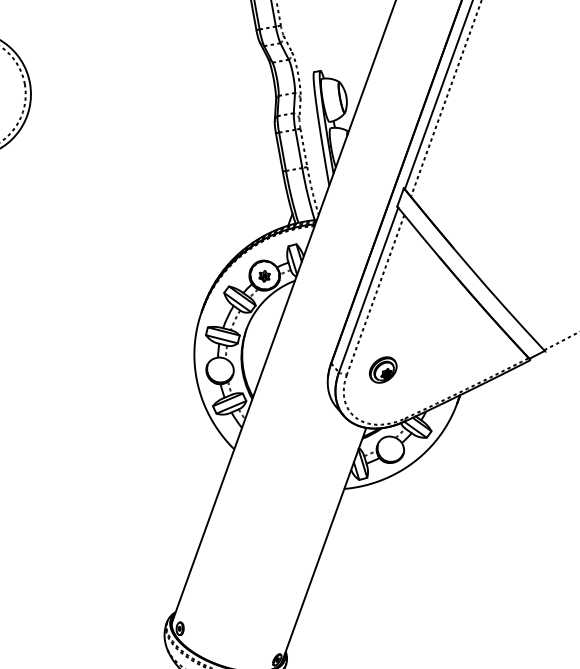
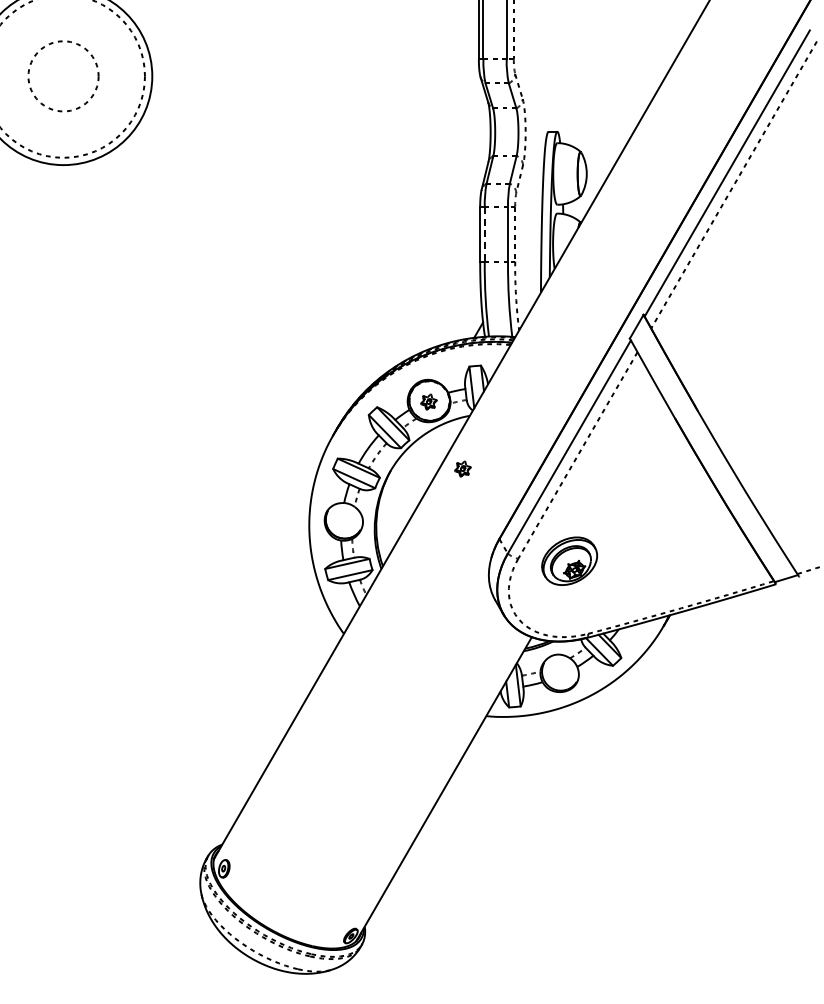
line: (282, 152) -> (484, 234), solid -> dashed
part: (296, 318) -> (462, 468), added
part: (383, 370) -> (569, 561), size x1.4

